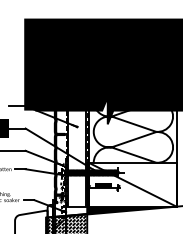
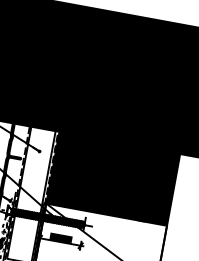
fill: (132, 129) -> (114, 168), added

